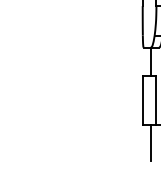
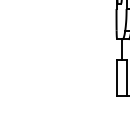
line: (150, 141) -> (122, 108), removed

